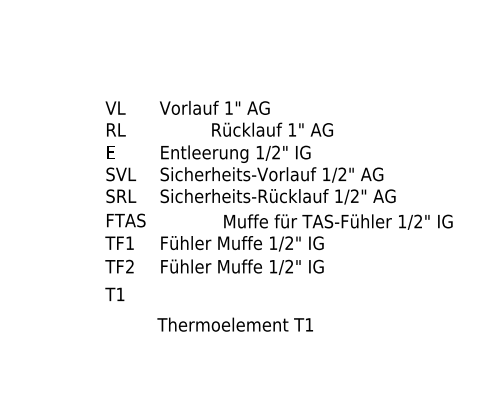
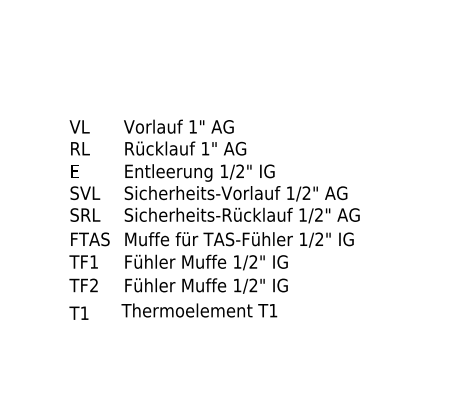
text: (272, 129) -> (185, 148), moved
text: (338, 221) -> (239, 239), moved
text: (234, 324) -> (198, 310), moved

